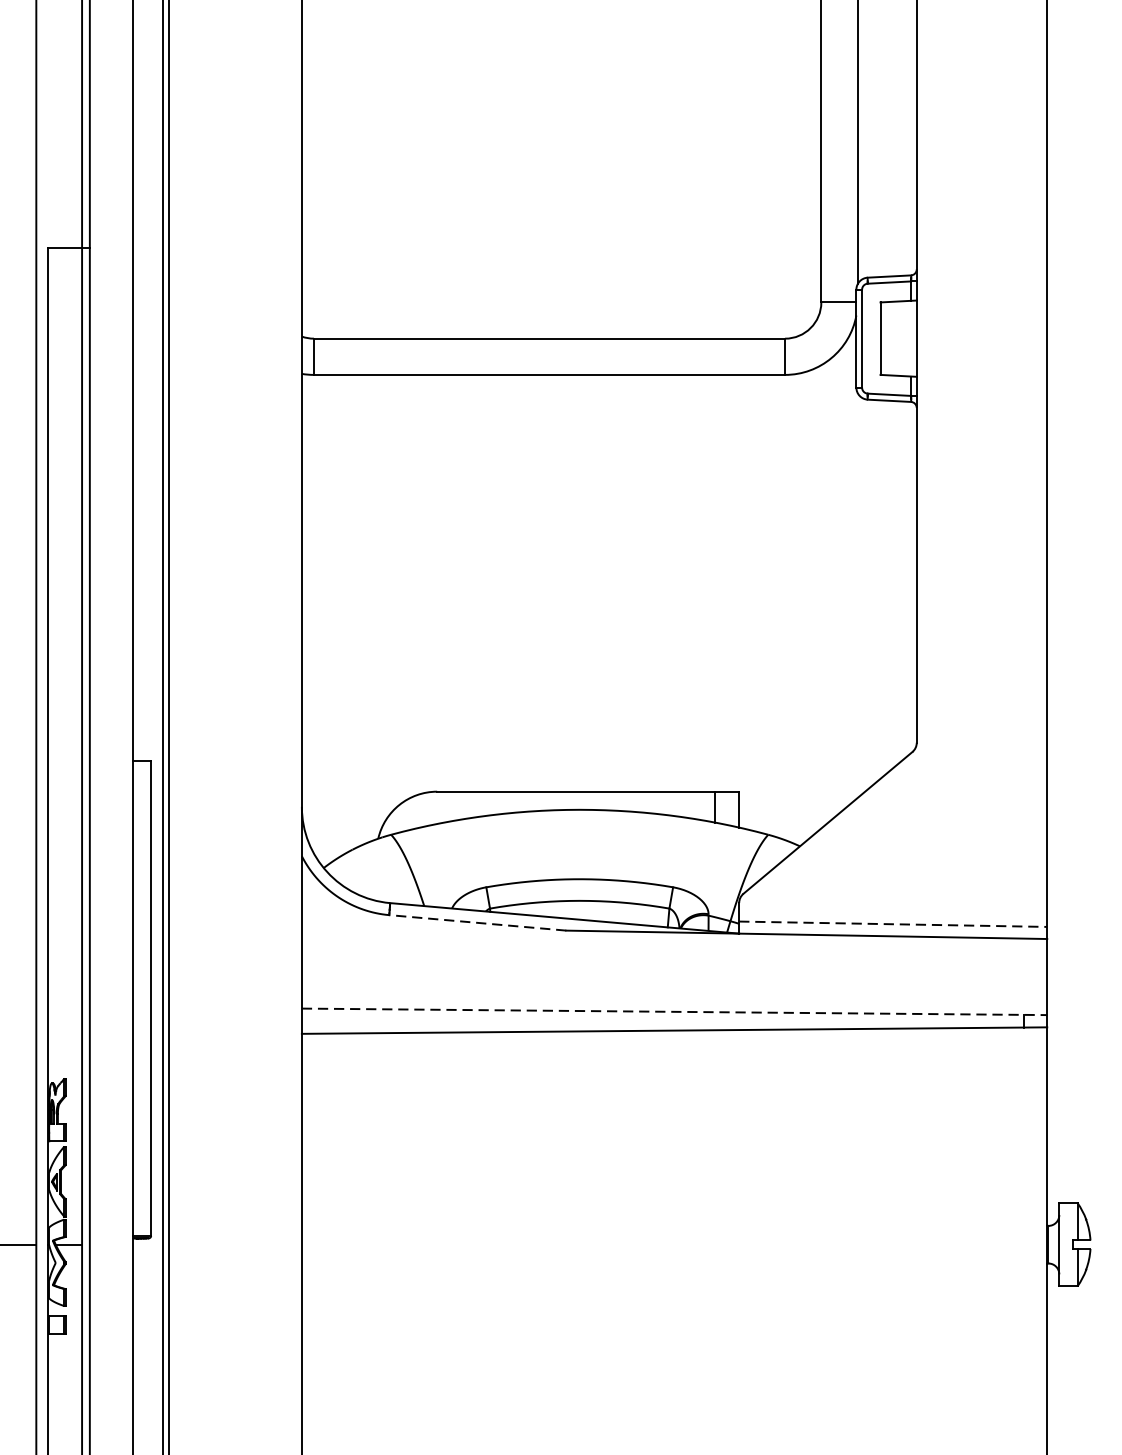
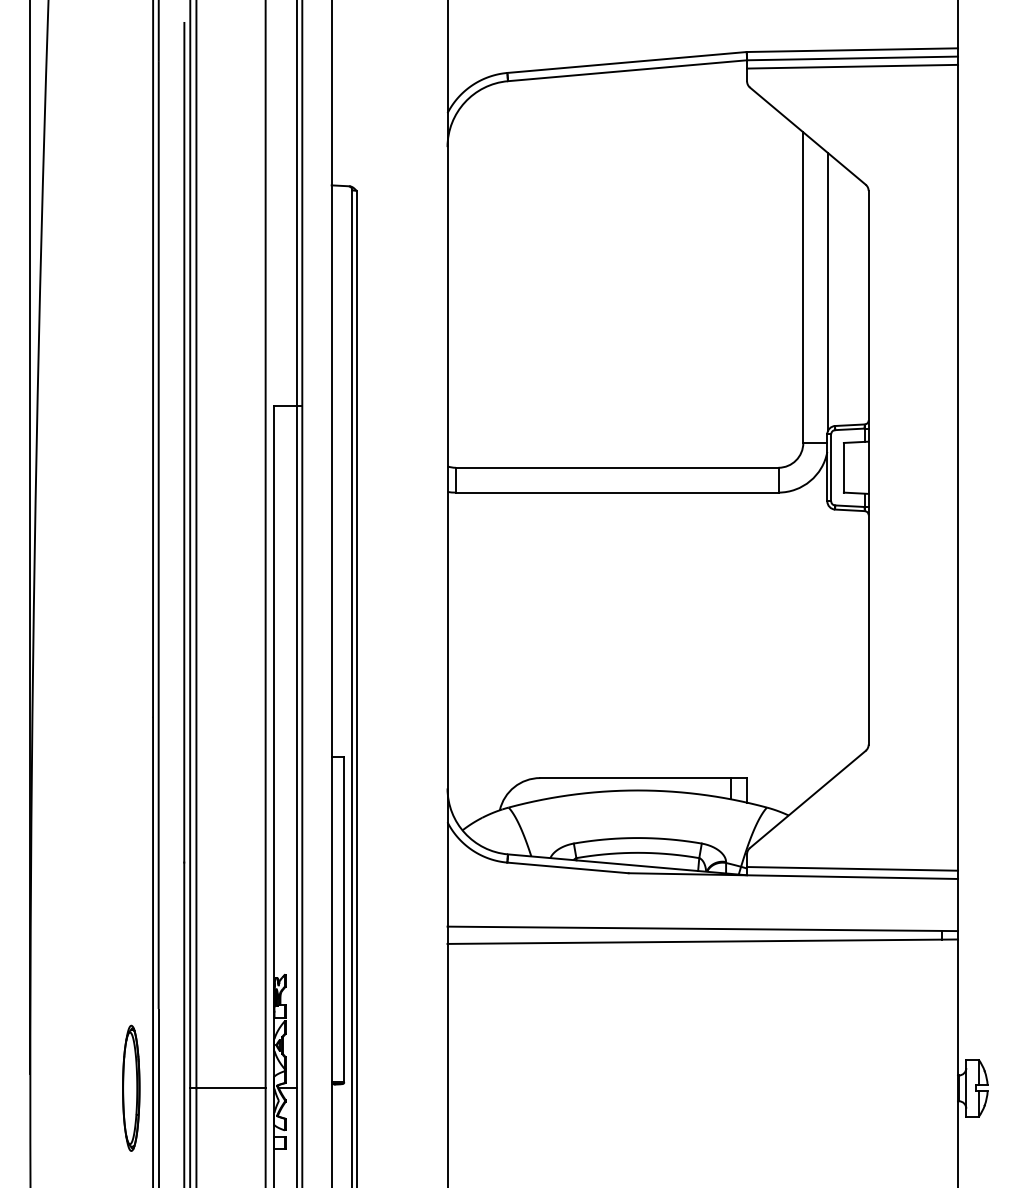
line: (478, 922) -> (568, 867), dashed -> solid
line: (893, 923) -> (852, 868), dashed -> solid
line: (675, 1011) -> (703, 928), dashed -> solid

